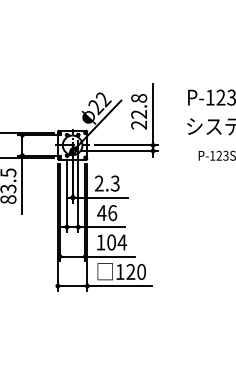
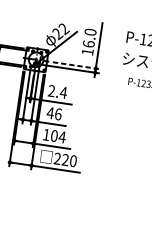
text: (139, 111) -> (89, 42), 22.8 -> 16.0
line: (127, 145) -> (76, 65), solid -> dashed
text: (115, 183) -> (63, 92), 2.3 -> 2.4
text: (119, 271) -> (57, 158), 120 -> 220

